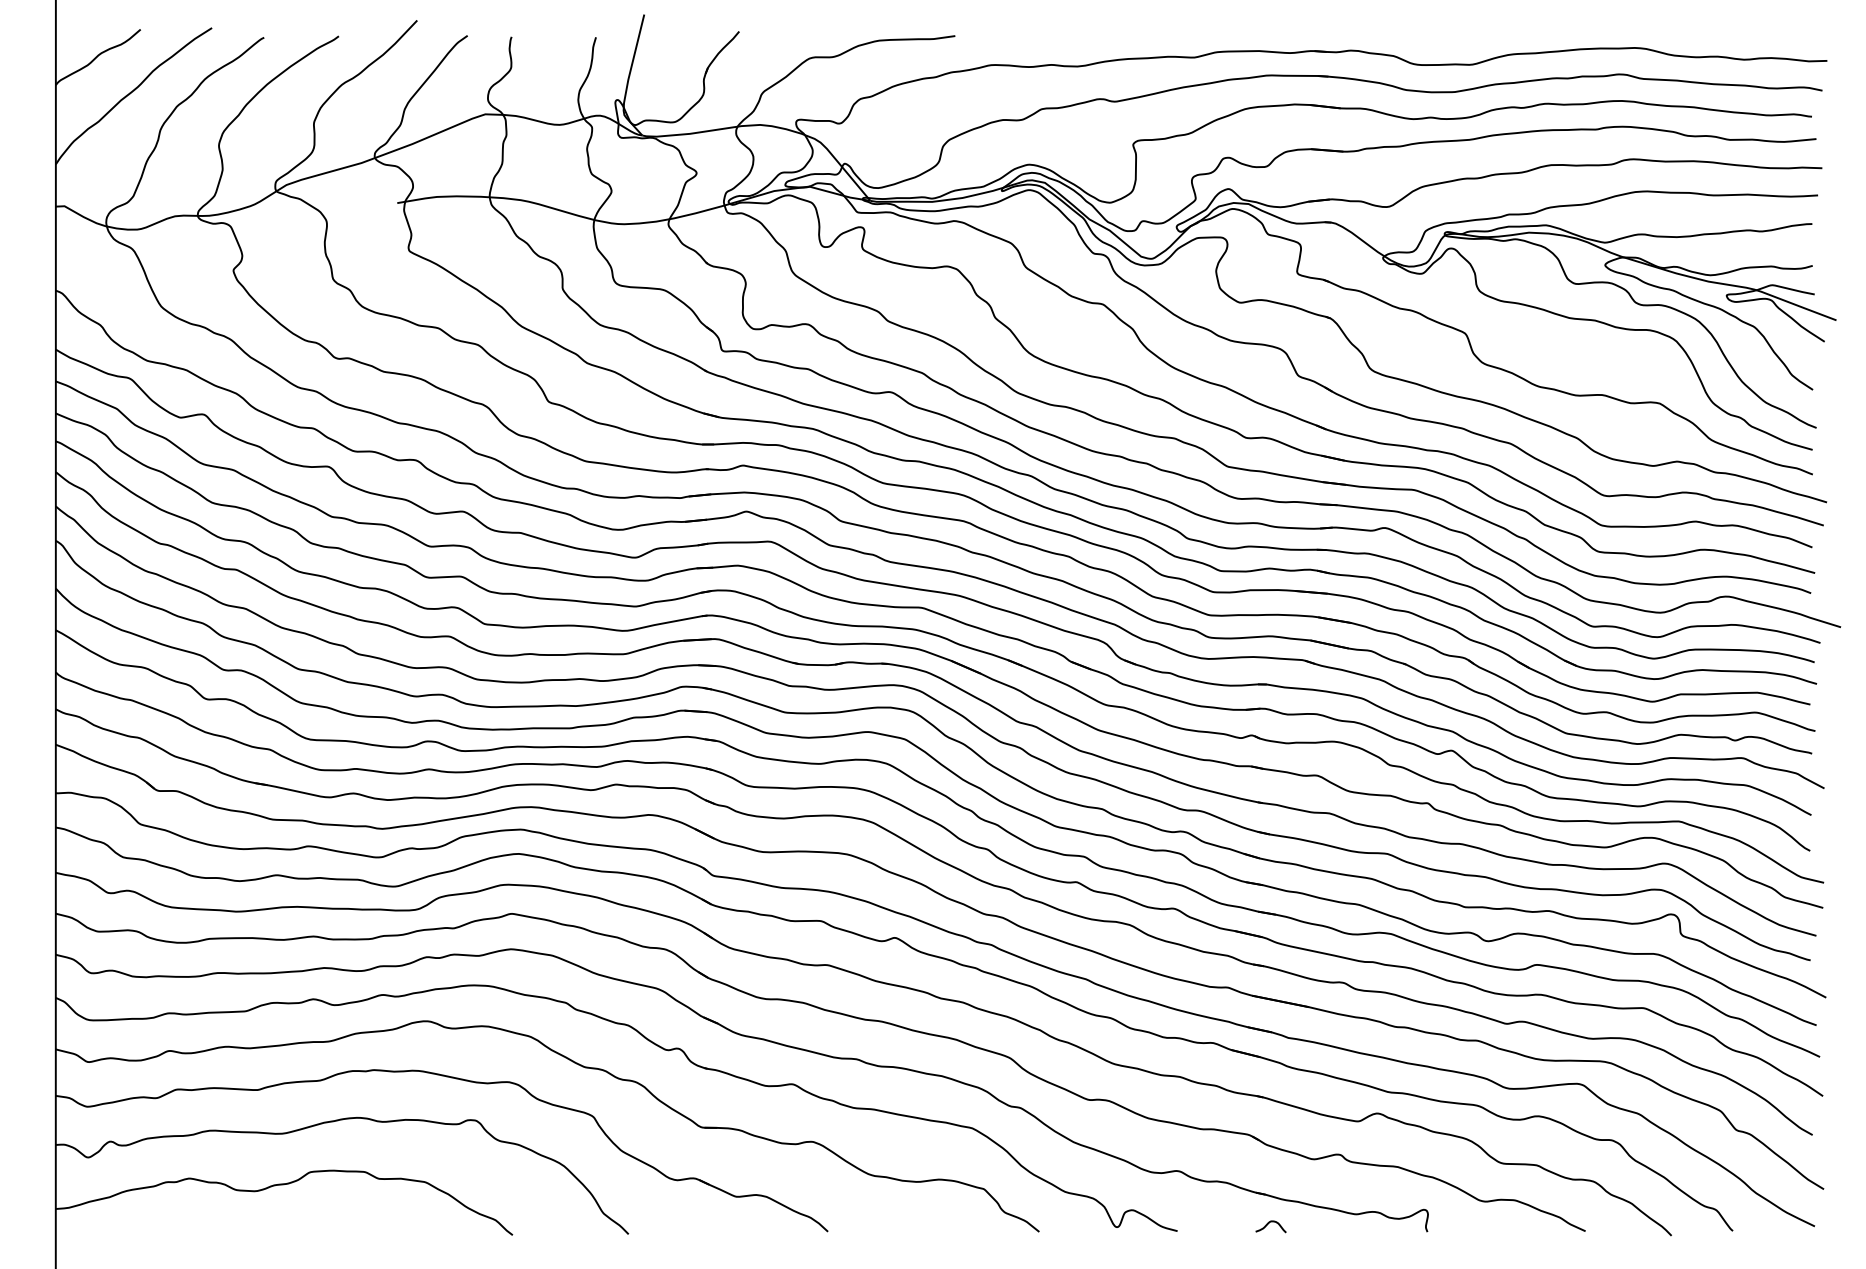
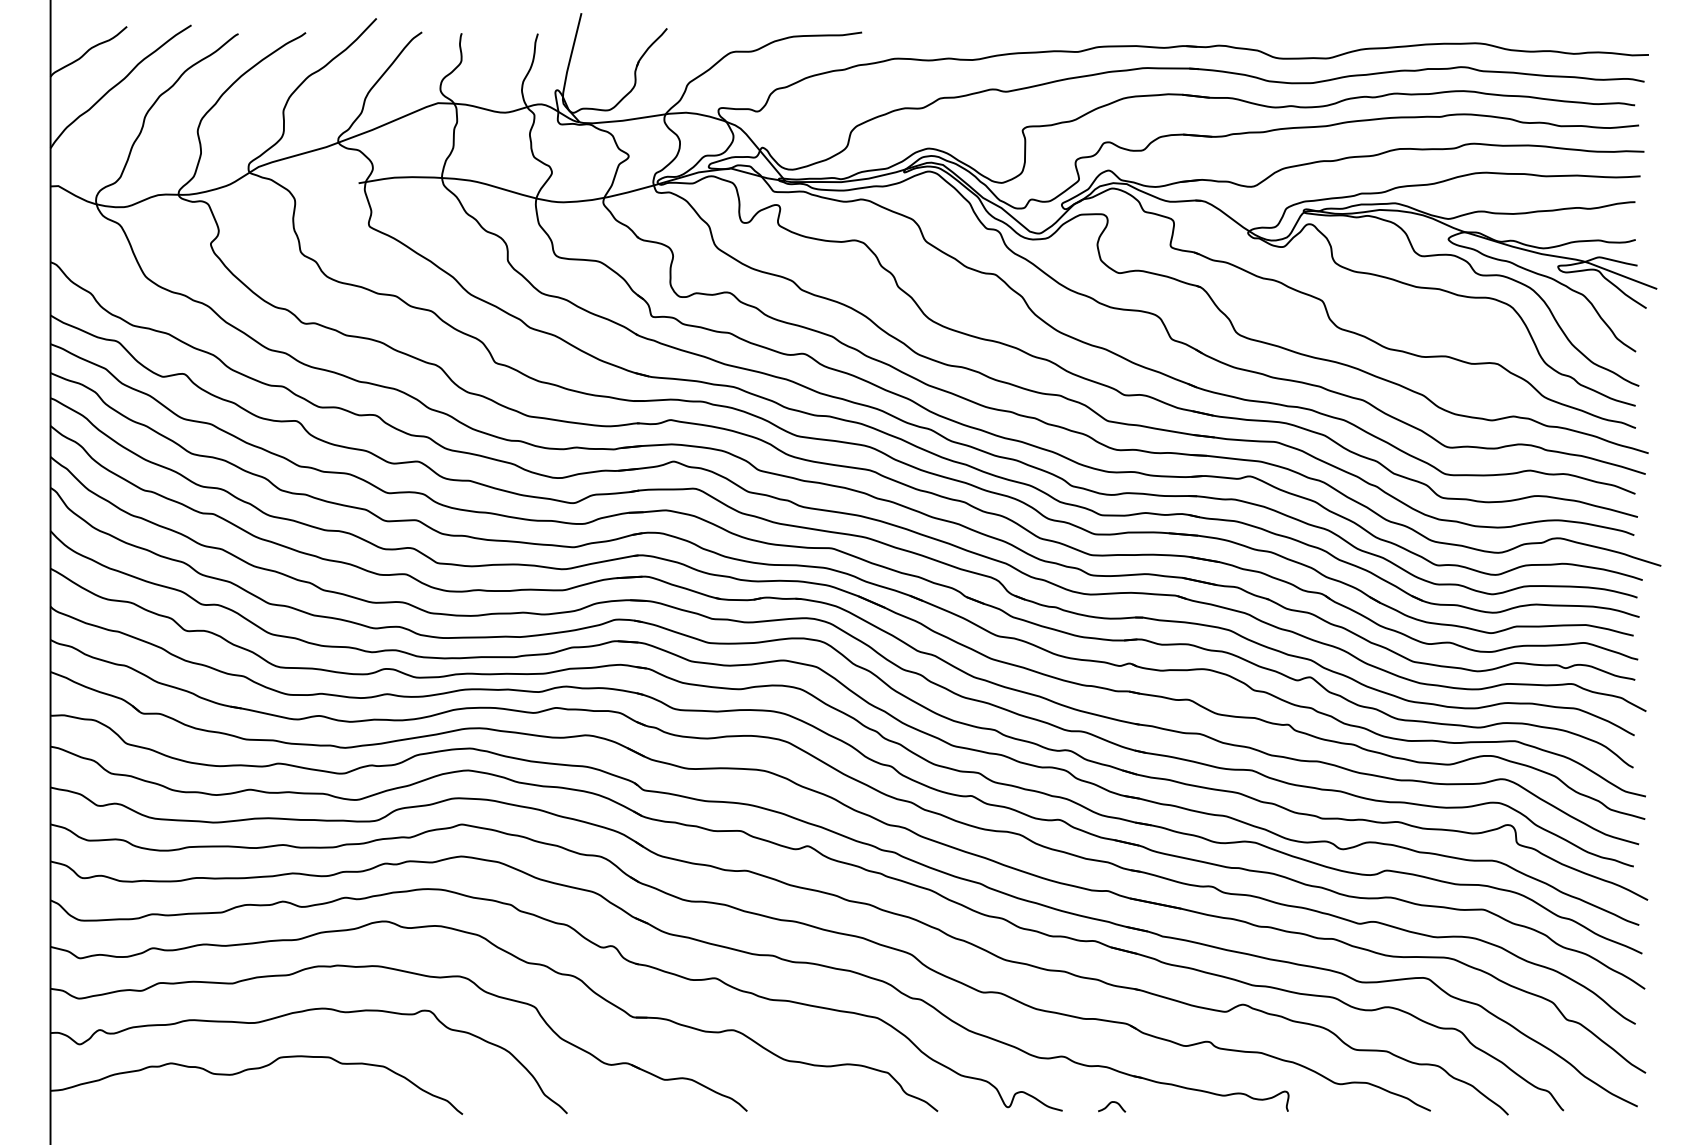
curve: (1269, 1224) -> (1110, 1104), moved

